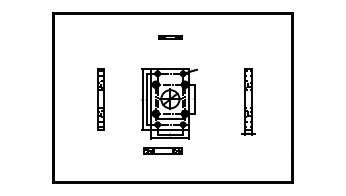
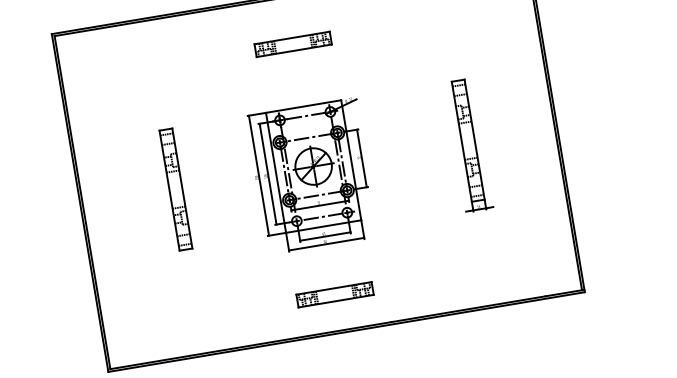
part: (169, 37) -> (291, 44), size x1.67
part: (162, 150) -> (333, 294), moved

